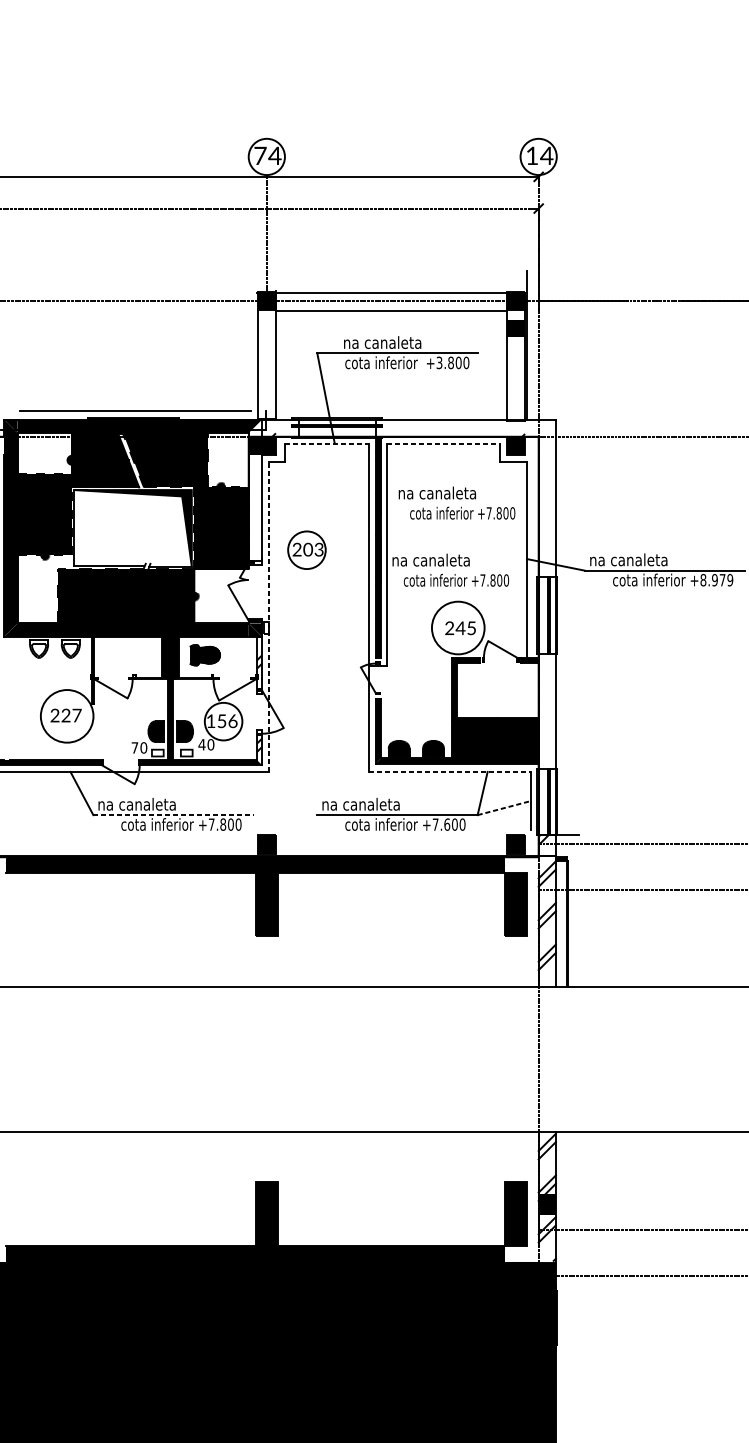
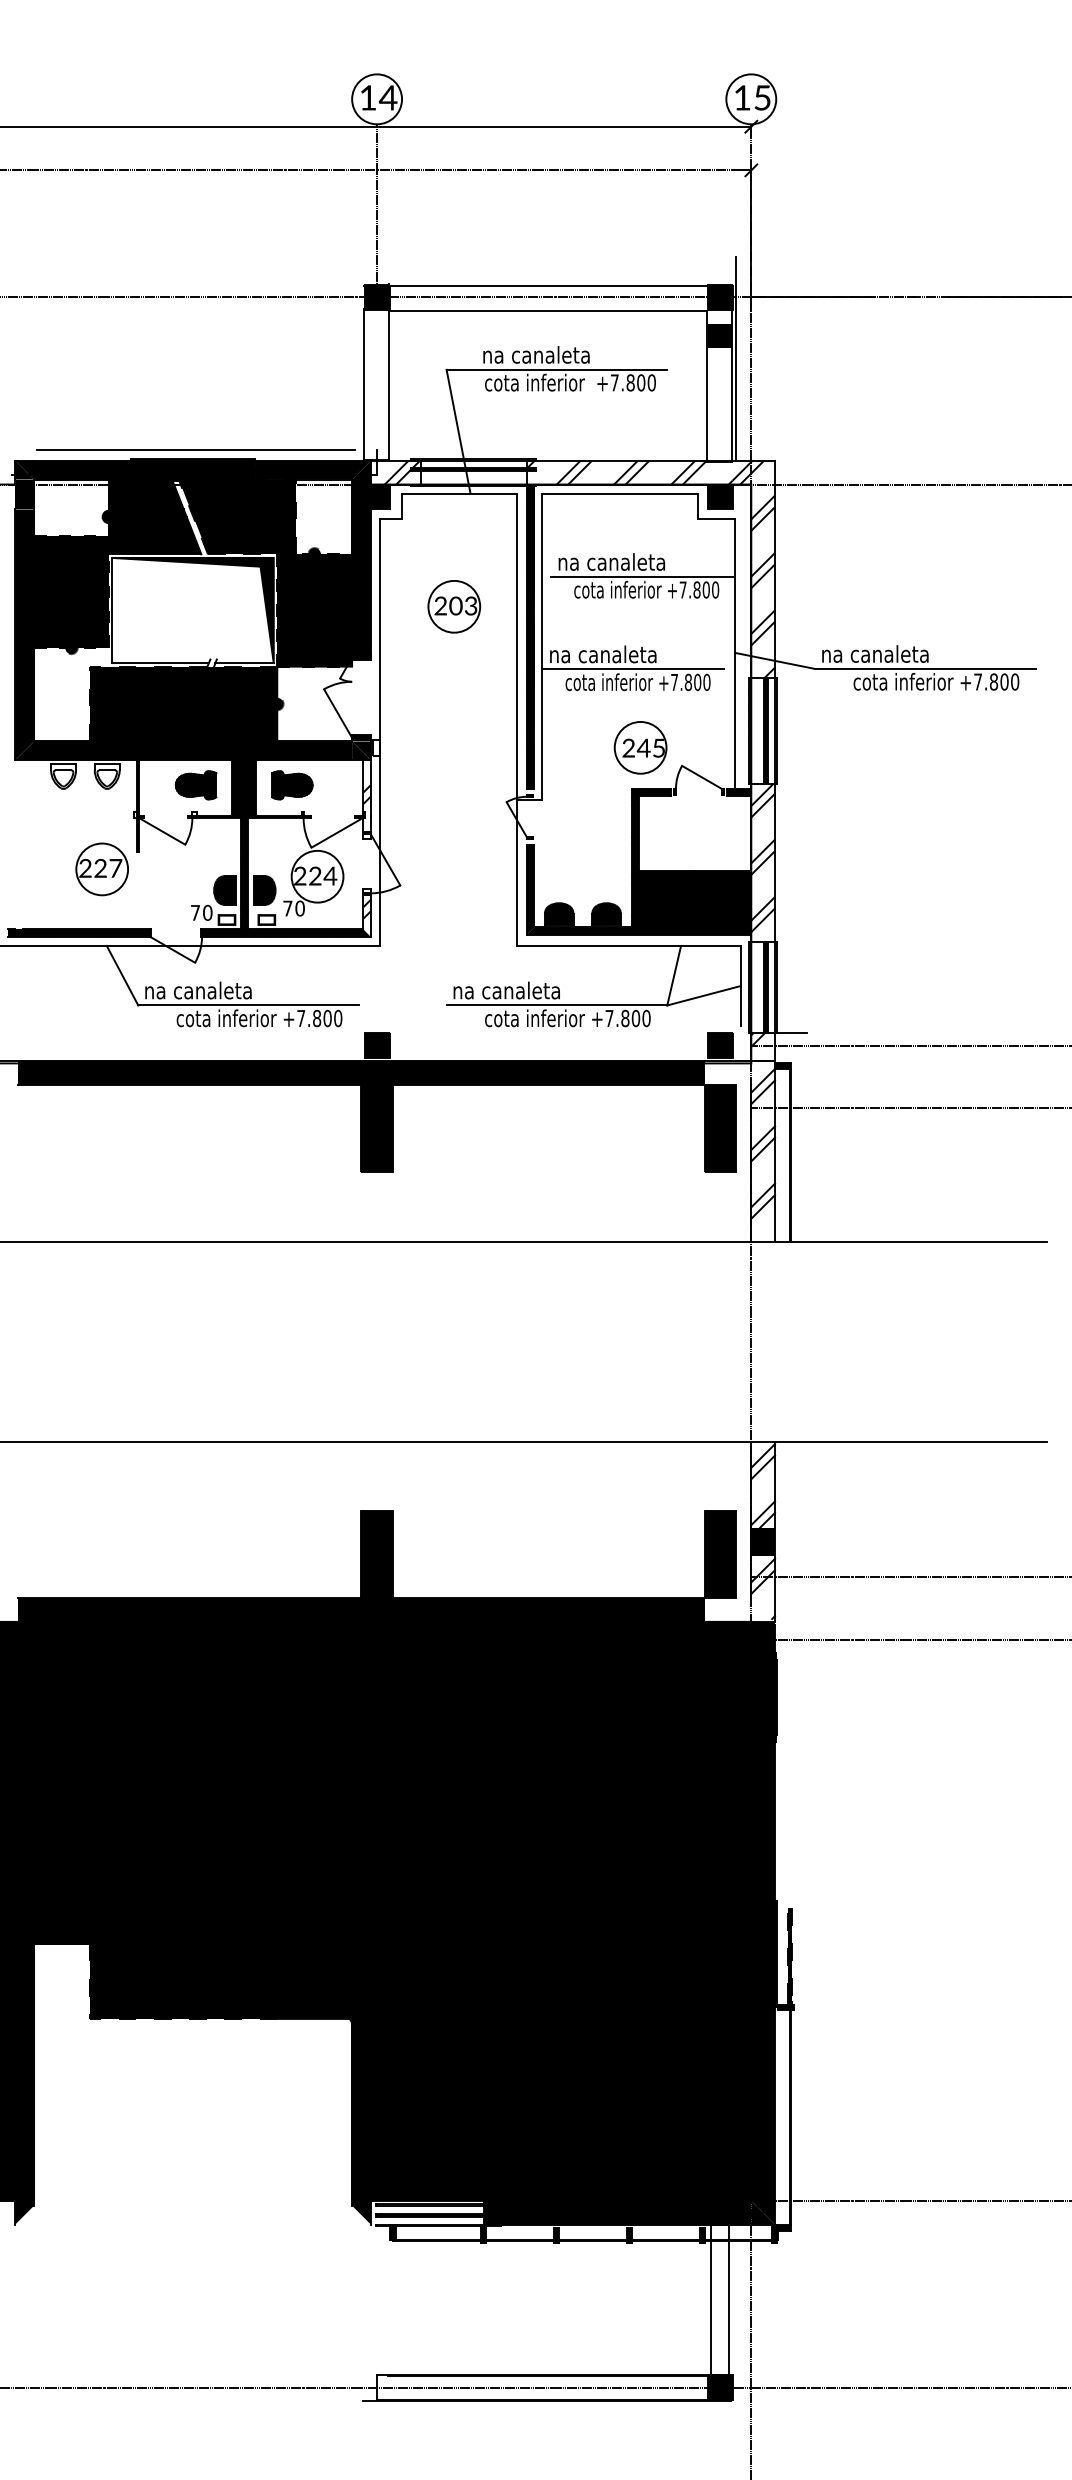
text: (260, 155) -> (368, 97), 74 -> 14
text: (546, 155) -> (762, 97), 14 -> 15
text: (439, 362) -> (614, 382), +3.800 -> +7.800
fill: (255, 428) -> (361, 472), added
hatch: (286, 428) -> (404, 472), added
hatch: (440, 428) -> (616, 472), added
hatch: (535, 428) -> (747, 472), added
line: (326, 443) -> (459, 493), dashed -> solid
line: (443, 443) -> (620, 493), dashed -> solid
line: (459, 503) -> (642, 576), added
fill: (255, 509) -> (361, 584), added
hatch: (547, 510) -> (763, 586), added
part: (307, 550) -> (454, 606), moved
line: (453, 571) -> (633, 669), added
text: (716, 579) -> (996, 681), +8.979 -> +7.800
line: (269, 616) -> (380, 732), dashed -> solid
circle: (458, 627) -> (640, 747), size x0.71
part: (134, 655) -> (195, 785), added
hatch: (547, 707) -> (763, 857), added
circle: (67, 716) -> (102, 869), size x0.71
text: (222, 720) -> (315, 875), 156 -> 224
text: (201, 744) -> (287, 908), 40 -> 70
line: (450, 772) -> (629, 946), dashed -> solid
line: (504, 807) -> (704, 995), dashed -> solid
line: (174, 815) -> (249, 1005), dashed -> solid
text: (447, 823) -> (625, 1017), +7.600 -> +7.800

